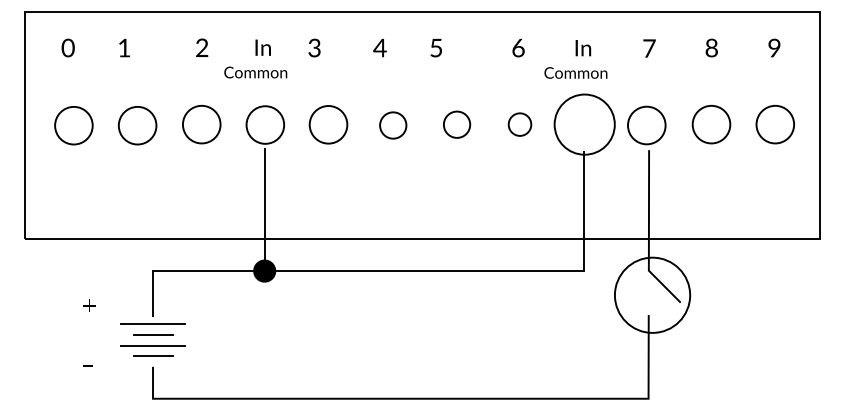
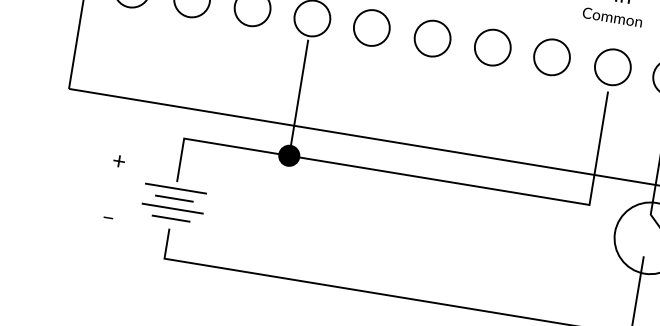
circle: (456, 124) -> (492, 47), size x1.43
circle: (519, 124) -> (551, 57), size x1.67
circle: (584, 124) -> (612, 67), size x0.62
circle: (393, 125) -> (432, 38), size x1.43

